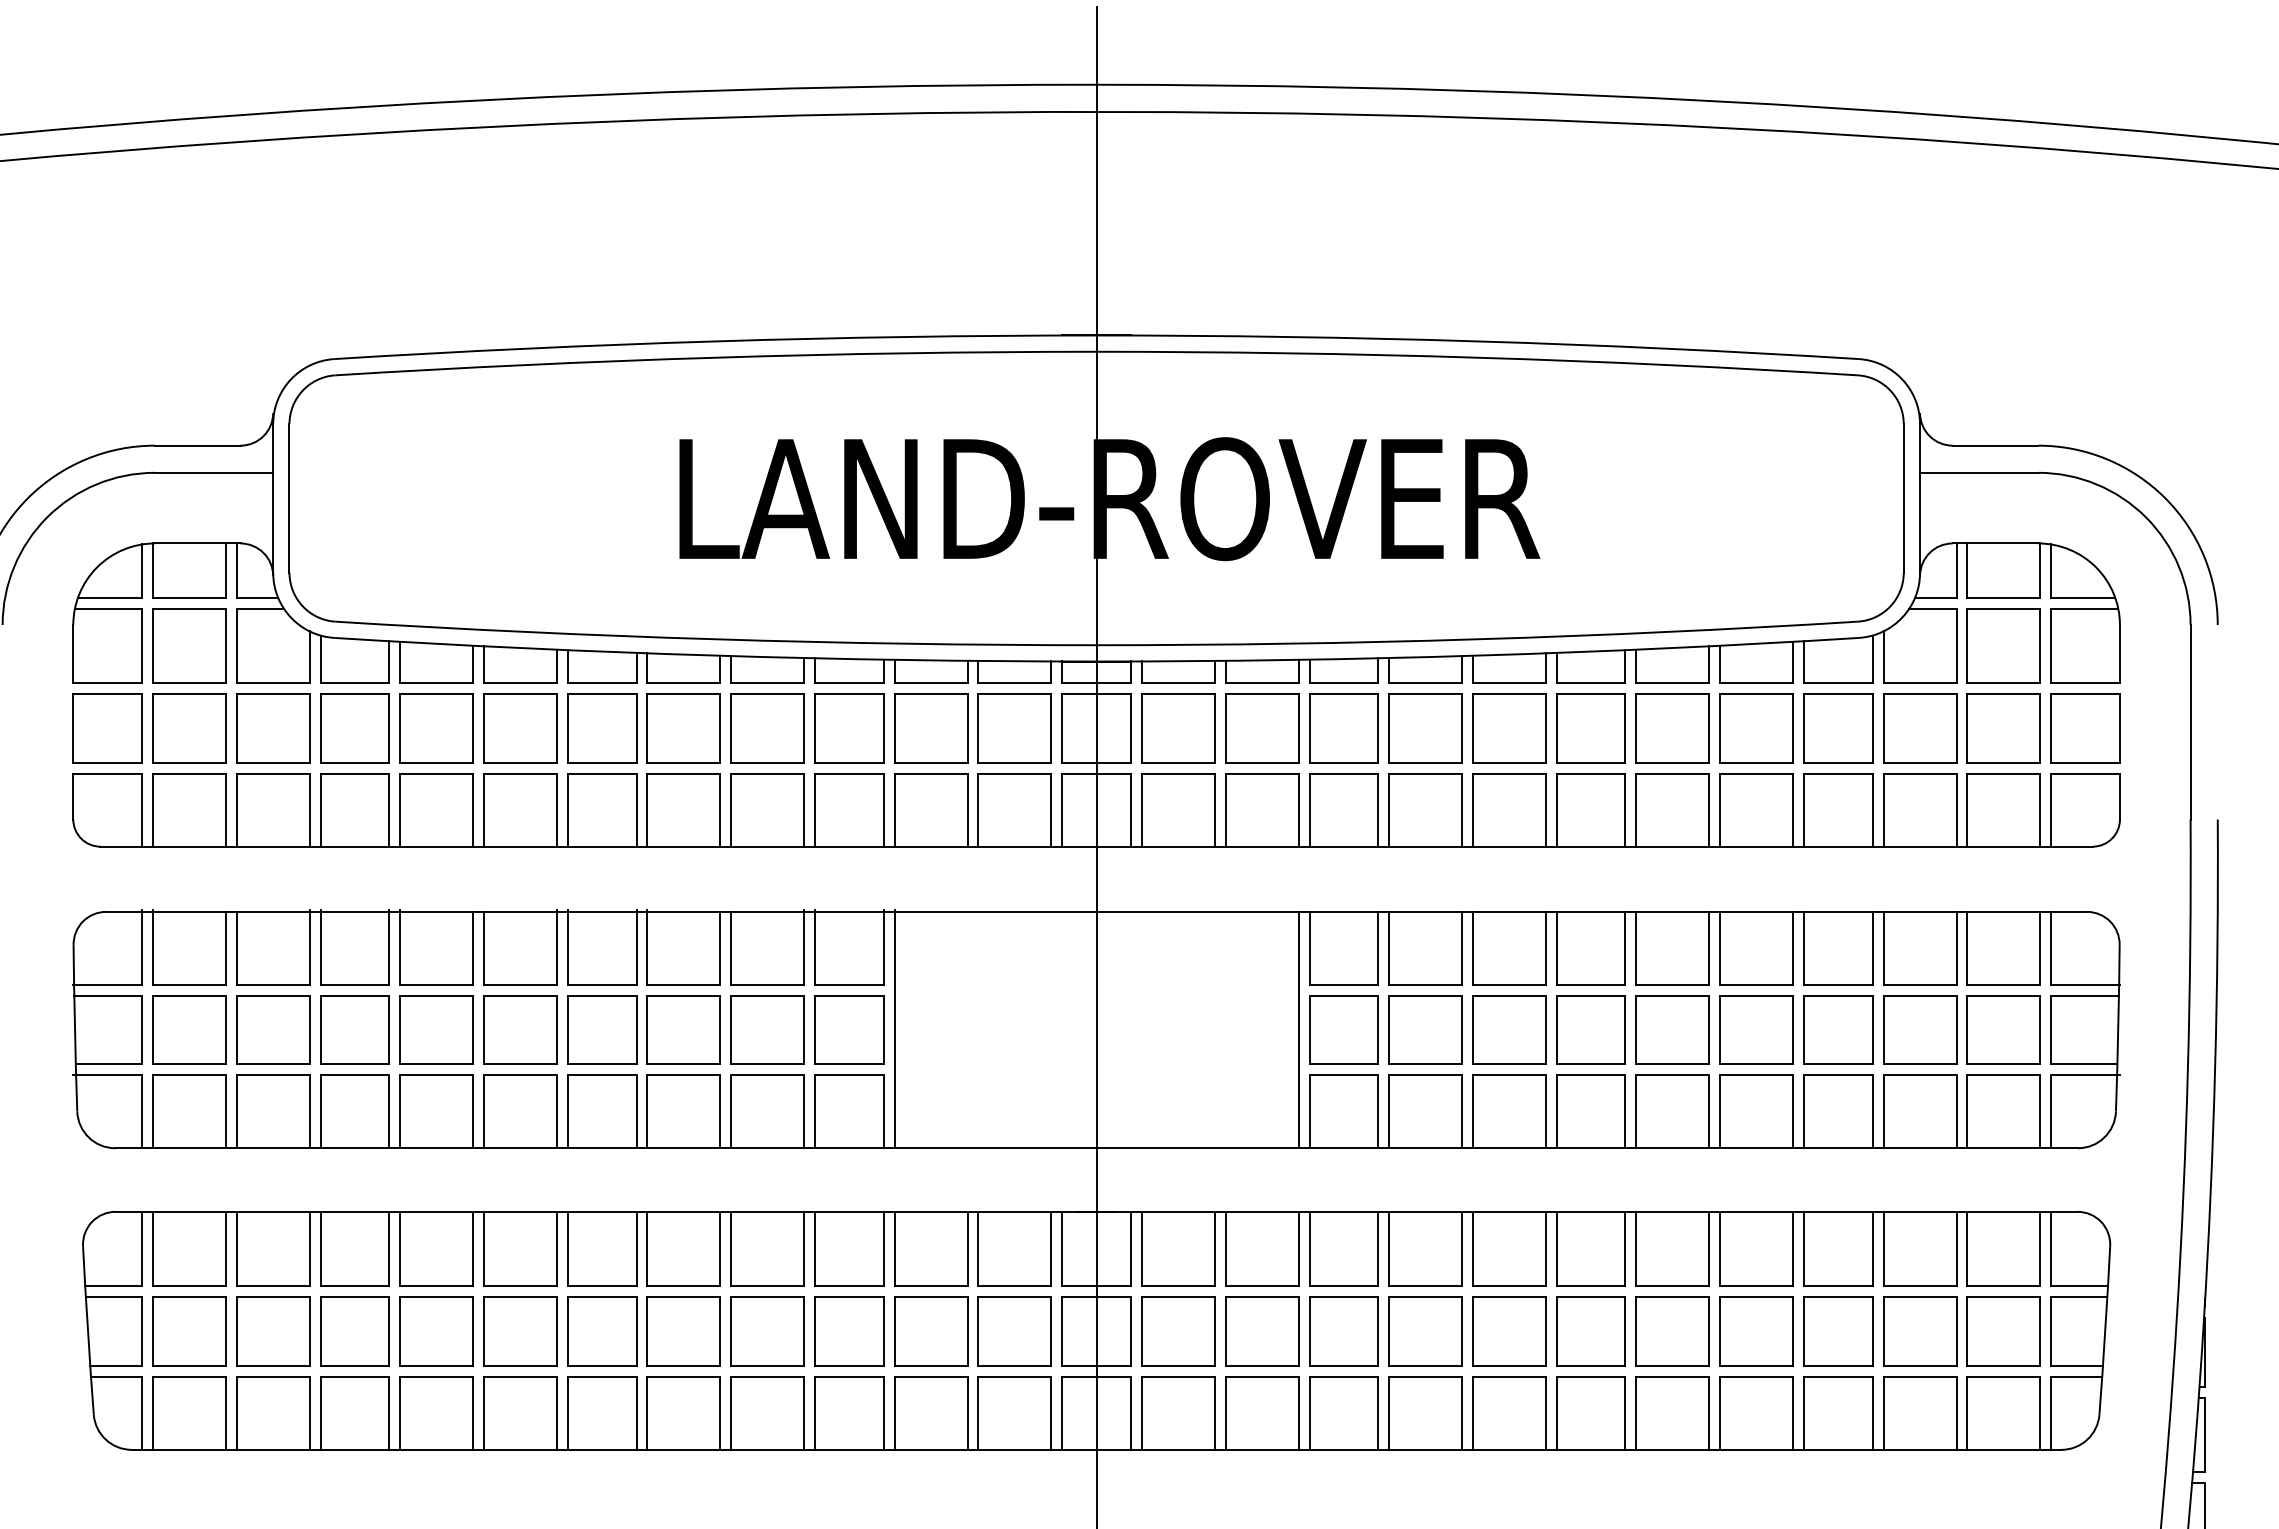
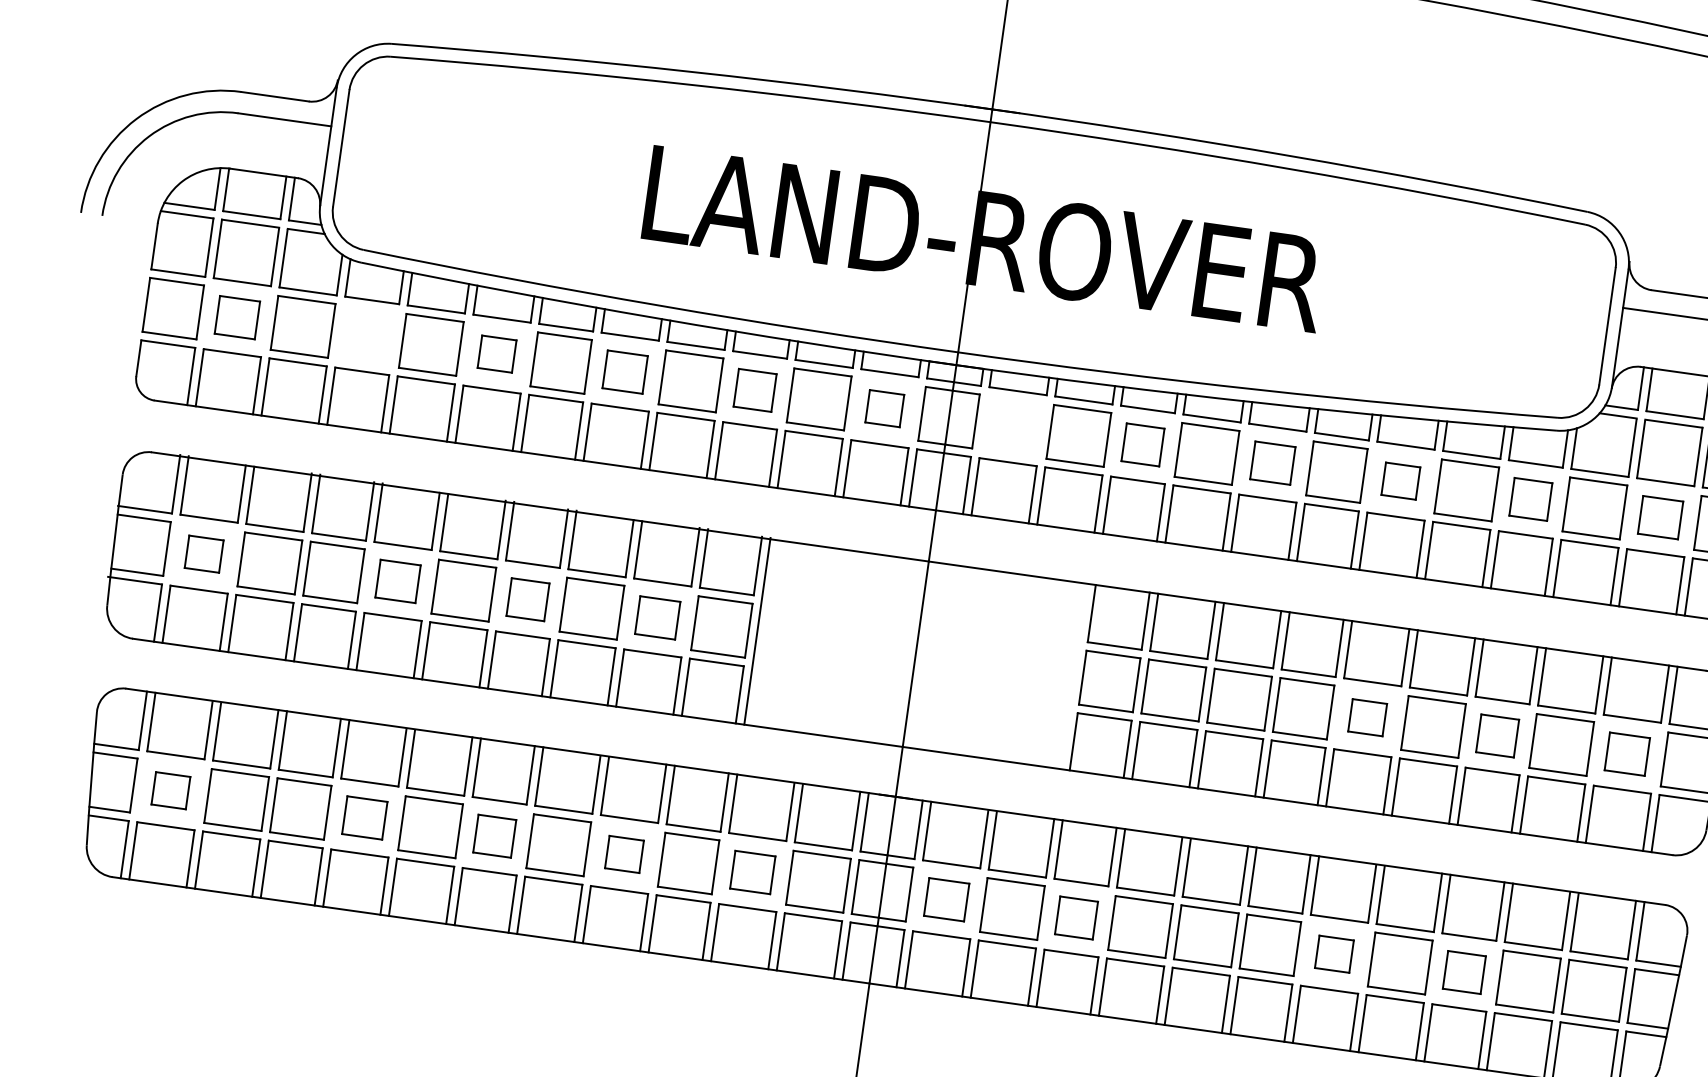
part: (189, 728) -> (237, 317), size x0.7
part: (354, 728) -> (366, 335), removed
part: (520, 728) -> (497, 354), size x0.6
part: (683, 728) -> (624, 372), size x0.7
part: (849, 728) -> (755, 390), size x0.7
part: (1014, 728) -> (884, 408), size x0.6
part: (1178, 728) -> (1013, 426), removed
part: (1343, 728) -> (1142, 444), size x0.7
part: (1509, 728) -> (1272, 463), size x0.7
part: (1672, 728) -> (1400, 481), size x0.6
part: (1838, 728) -> (1530, 499), size x0.7
part: (2003, 728) -> (1660, 517), size x0.7
part: (189, 1029) -> (204, 553), size x0.6
part: (436, 1029) -> (398, 581), size x0.7
part: (602, 1029) -> (528, 599), size x0.7
part: (767, 1029) -> (657, 617), size x0.7
line: (1298, 1029) -> (1074, 676), removed
part: (1672, 1029) -> (1367, 717), size x0.6
part: (1838, 1029) -> (1497, 735), size x0.7
part: (2003, 1029) -> (1627, 753), size x0.7
part: (189, 1331) -> (171, 790), size x0.6
part: (436, 1331) -> (364, 817), size x0.7
part: (602, 1331) -> (494, 836), size x0.7
part: (767, 1331) -> (624, 854), size x0.6
part: (931, 1331) -> (753, 872), size x0.7
part: (1178, 1331) -> (946, 899), size x0.7
part: (1343, 1331) -> (1076, 917), size x0.7
part: (1672, 1331) -> (1334, 954), size x0.6
part: (1838, 1331) -> (1464, 972), size x0.7

